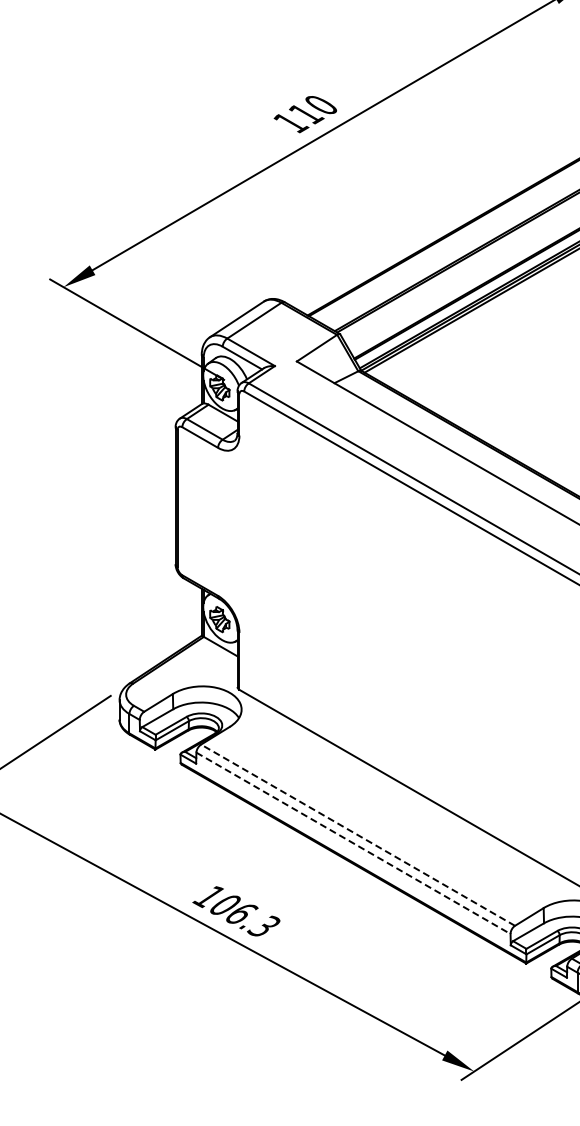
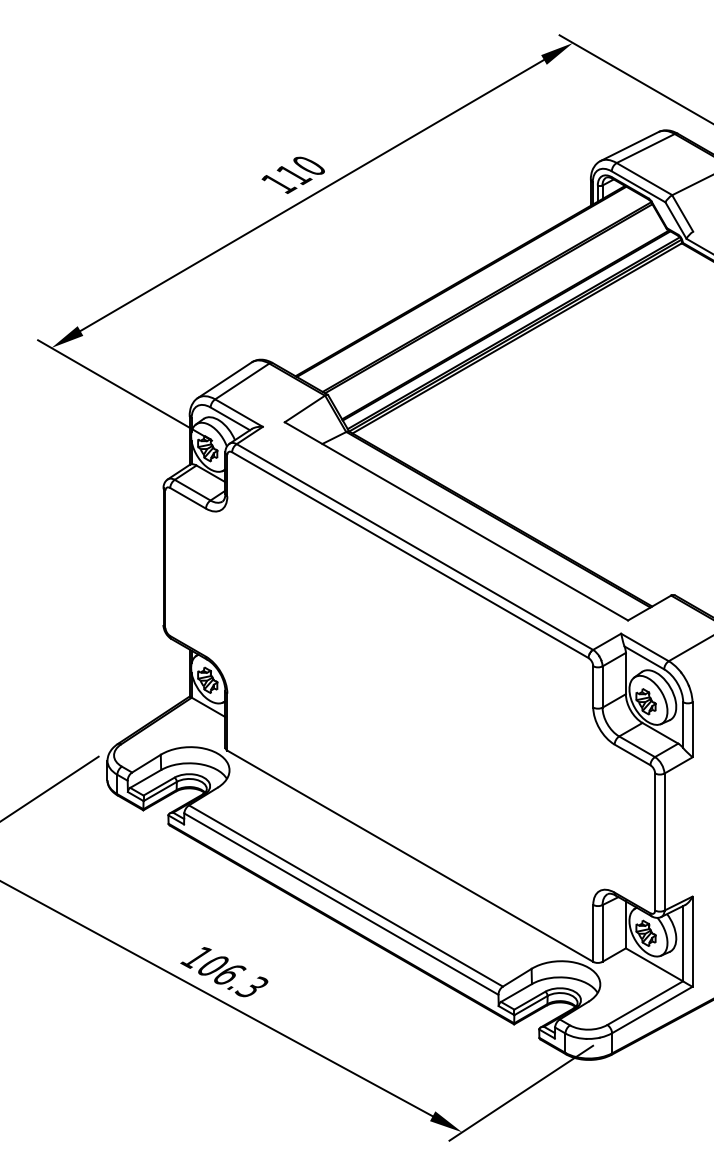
line: (357, 834) -> (345, 895), dashed -> solid
line: (353, 843) -> (341, 904), dashed -> solid

